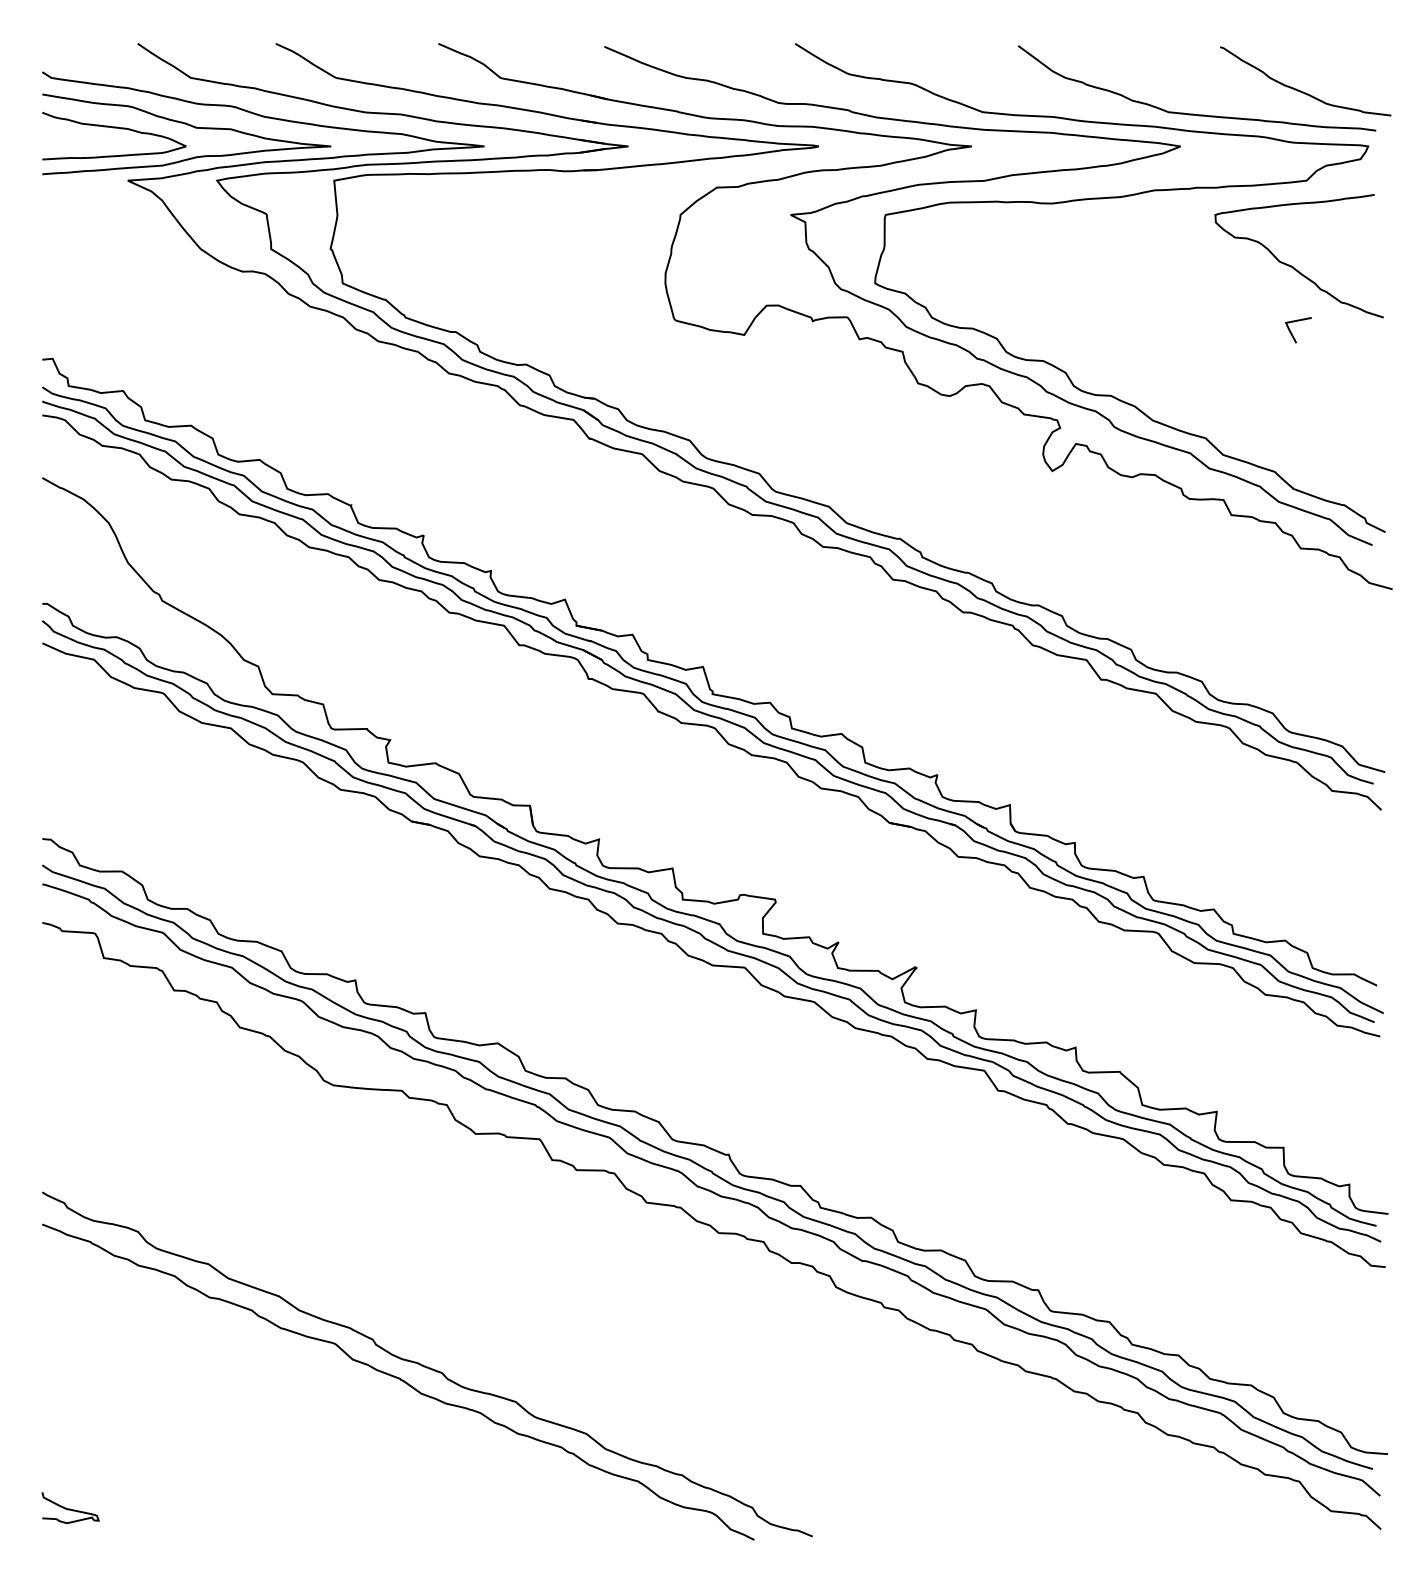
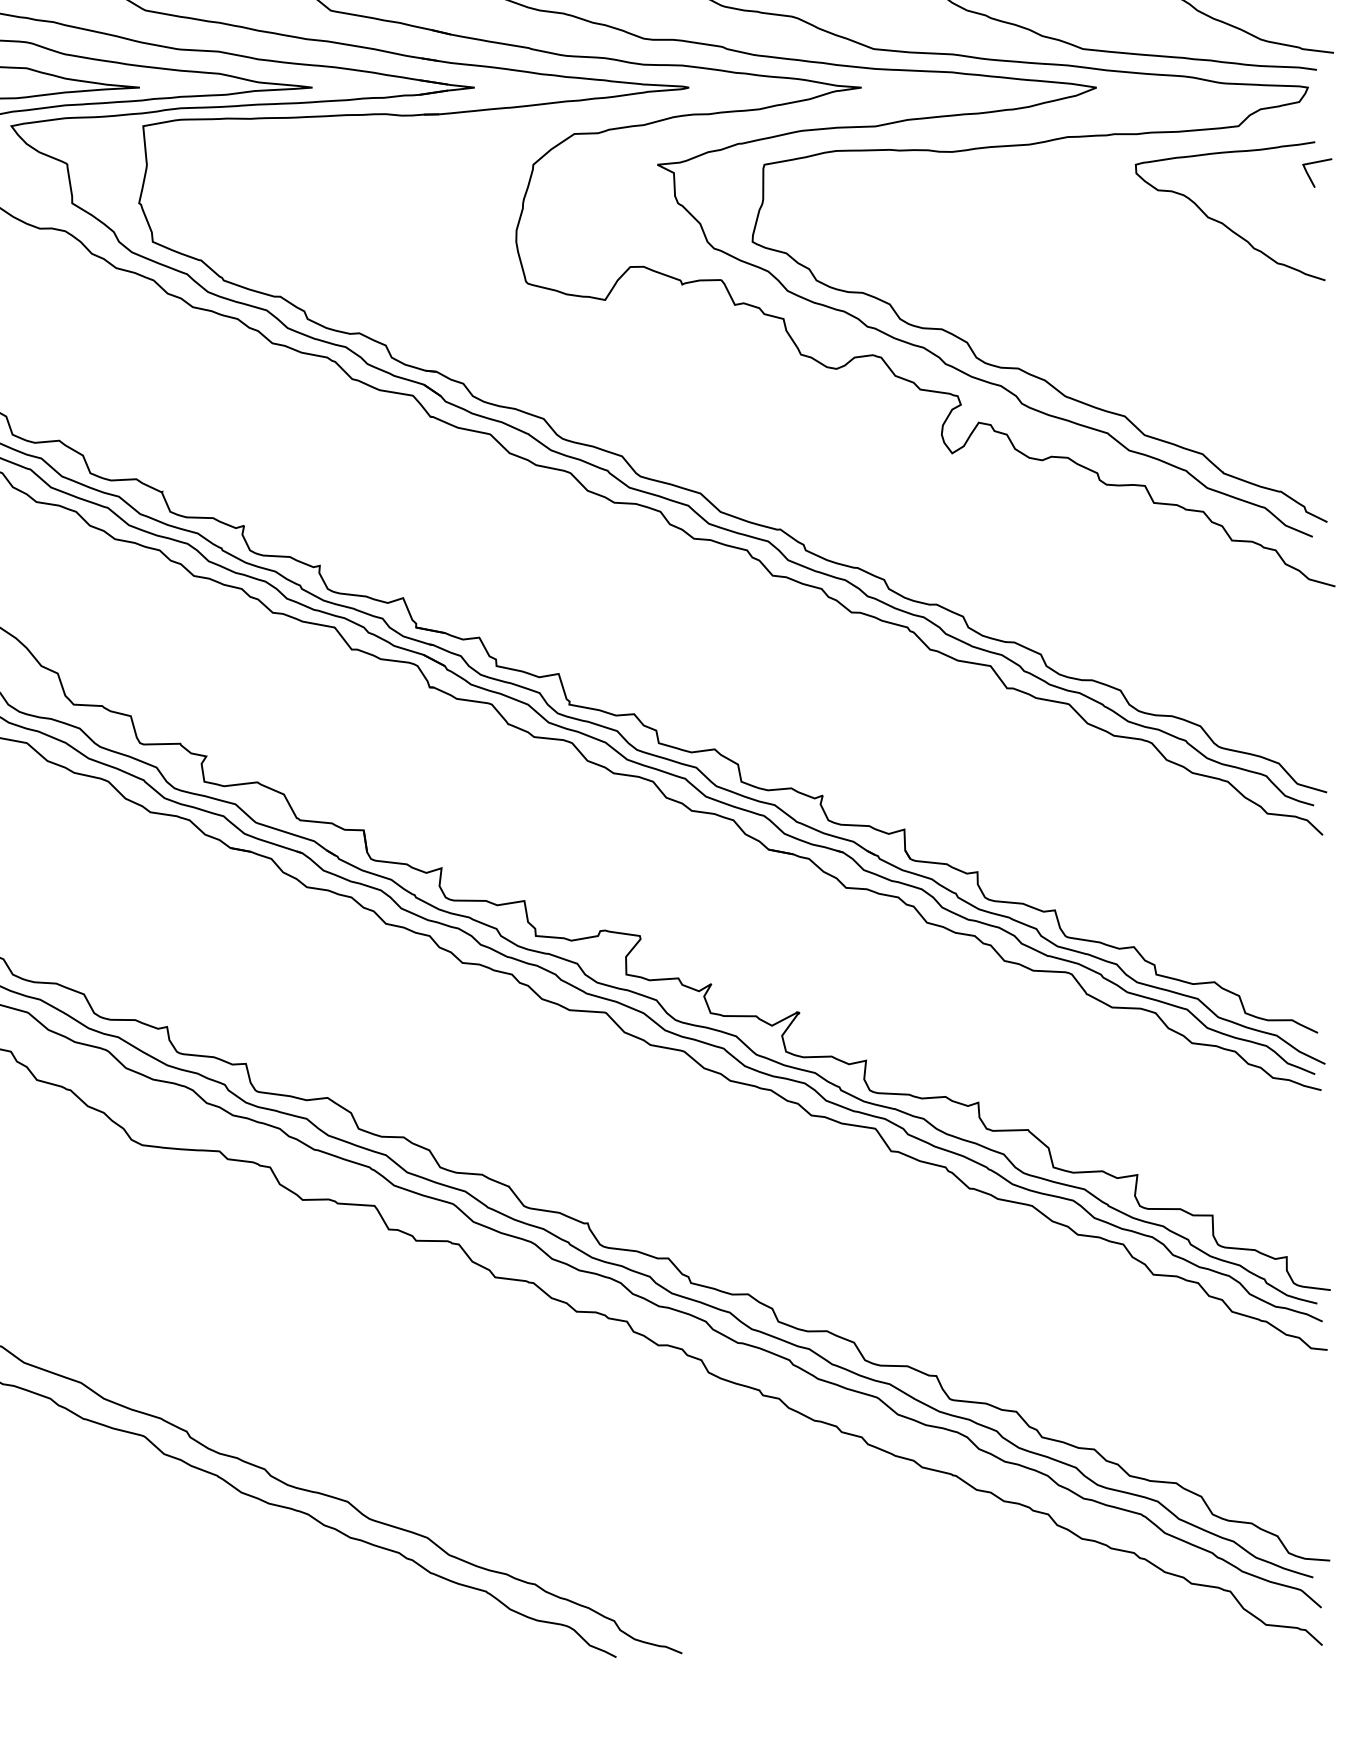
line: (1292, 333) -> (1310, 176), moved

